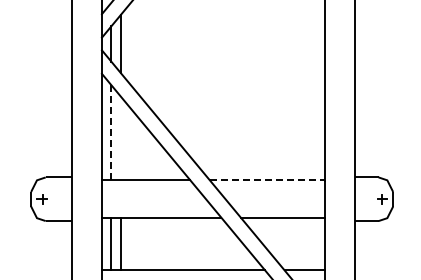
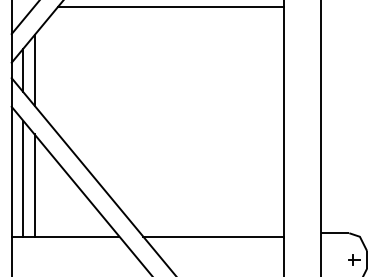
line: (111, 132) -> (23, 178), dashed -> solid
line: (120, 138) -> (34, 185), added
line: (267, 180) -> (213, 236), dashed -> solid

